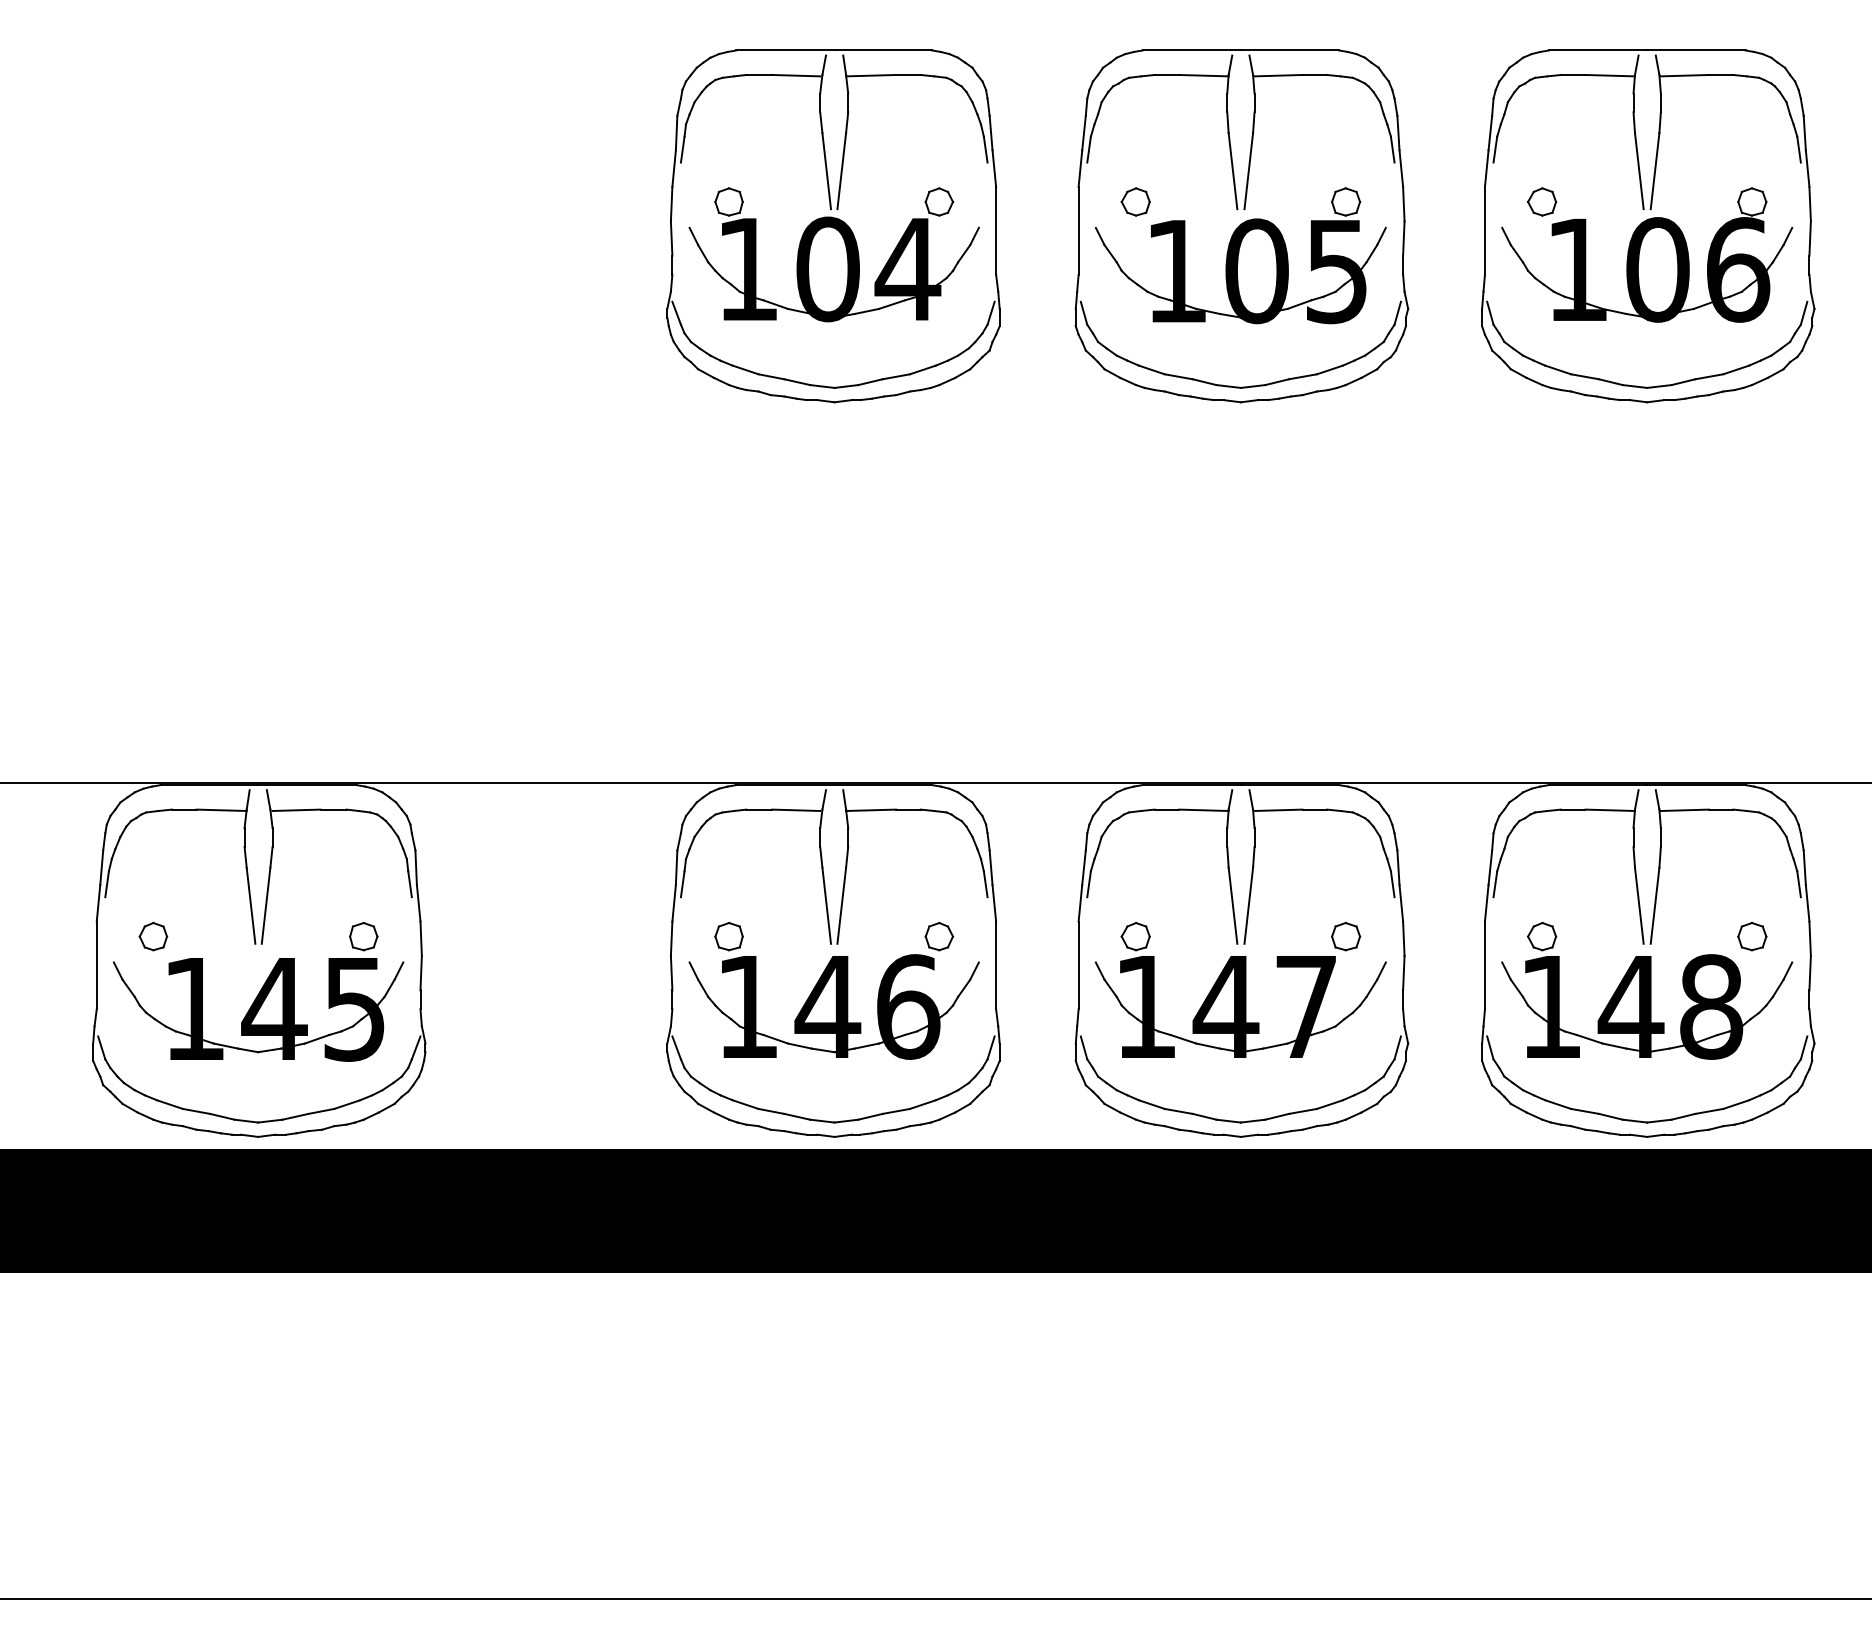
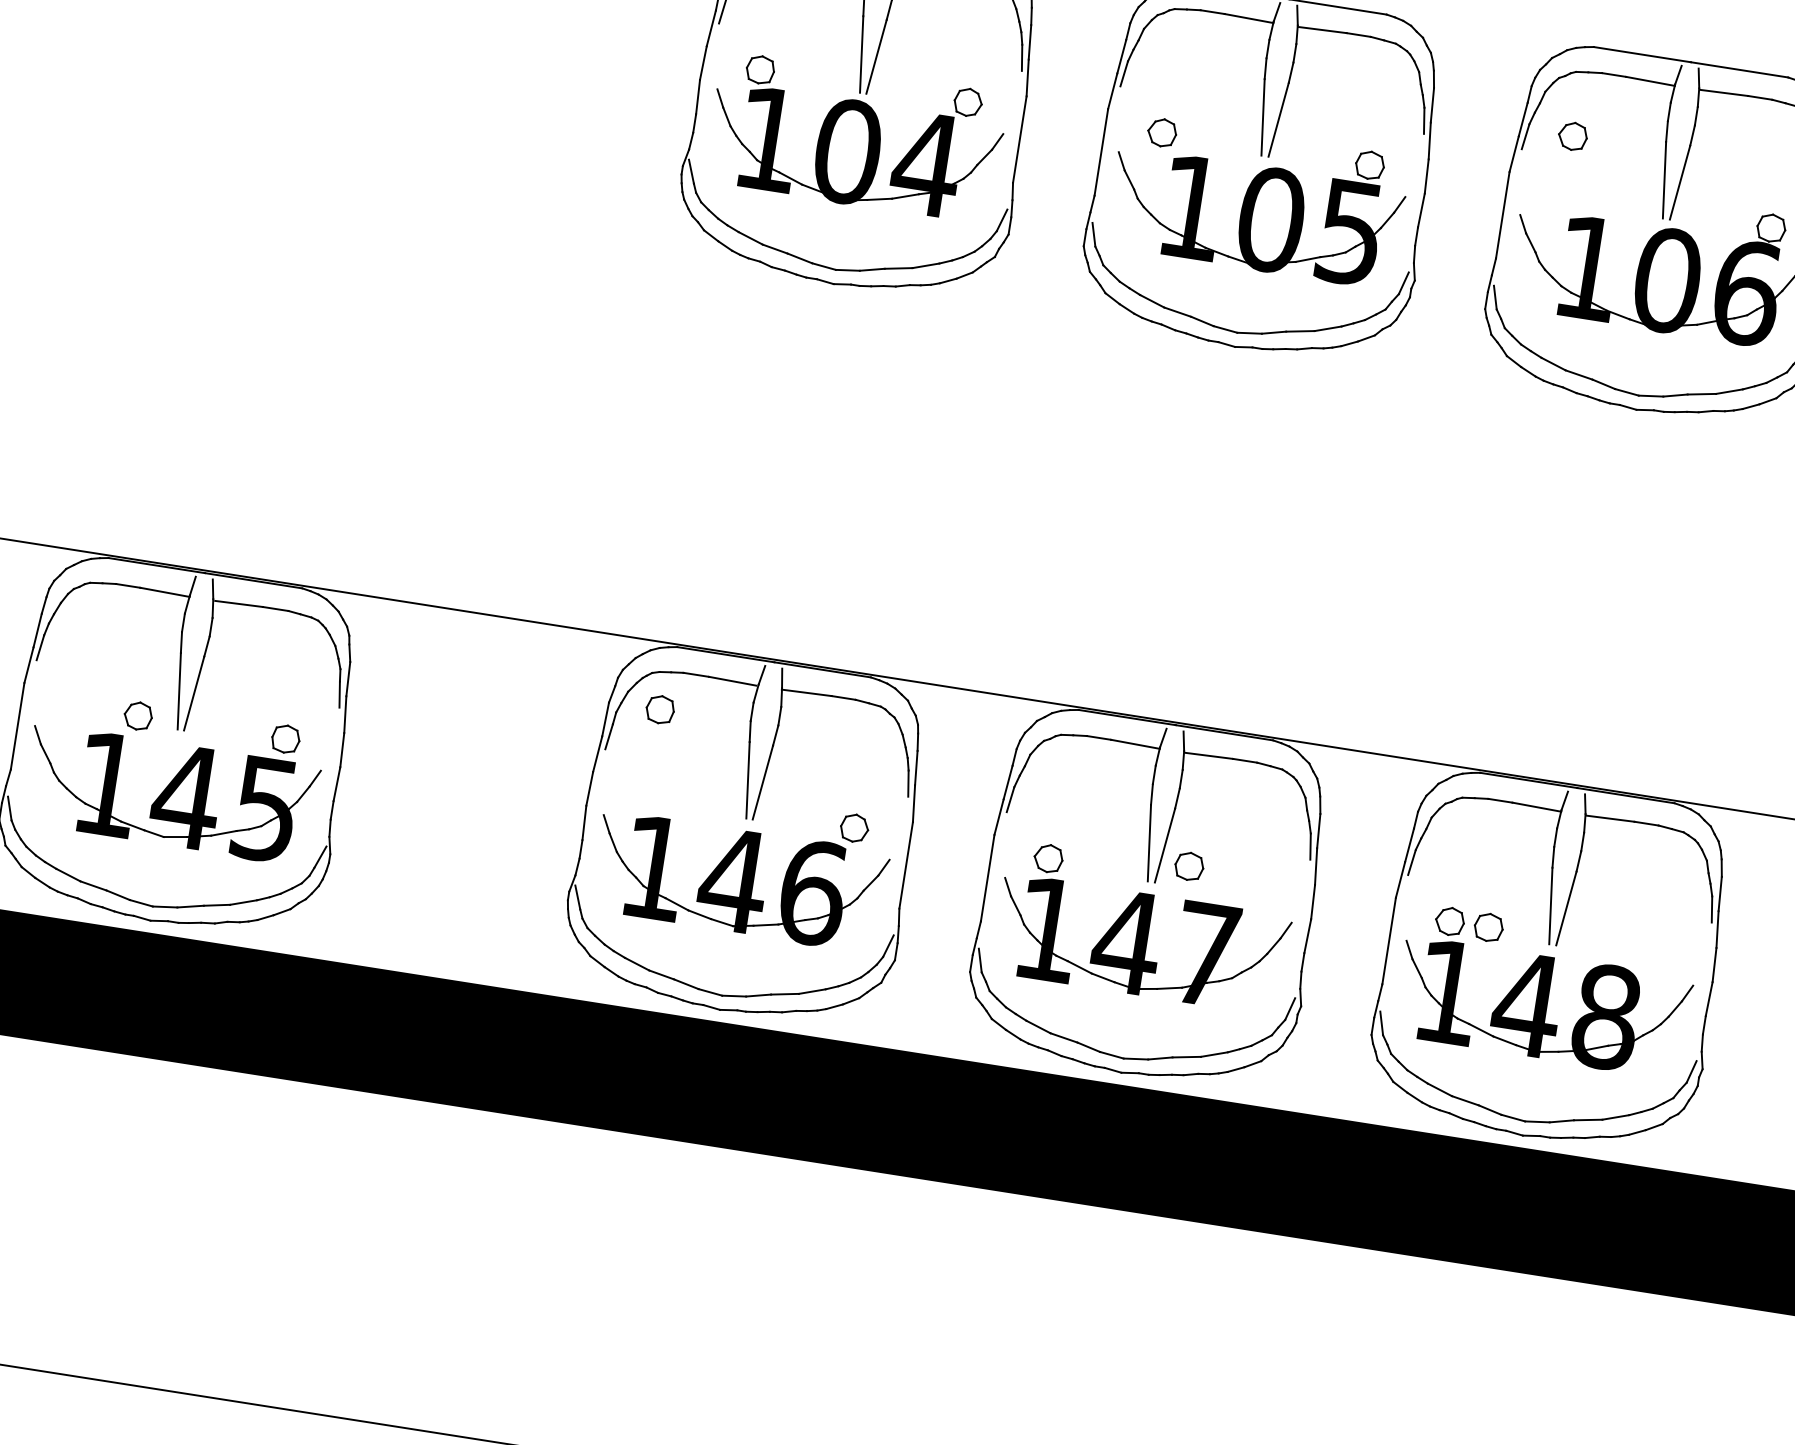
part: (1542, 201) -> (1573, 135), moved
part: (153, 936) -> (138, 715), moved
part: (728, 936) -> (659, 709), moved
part: (1346, 936) -> (1189, 866), moved
part: (1752, 936) -> (1488, 927), moved

